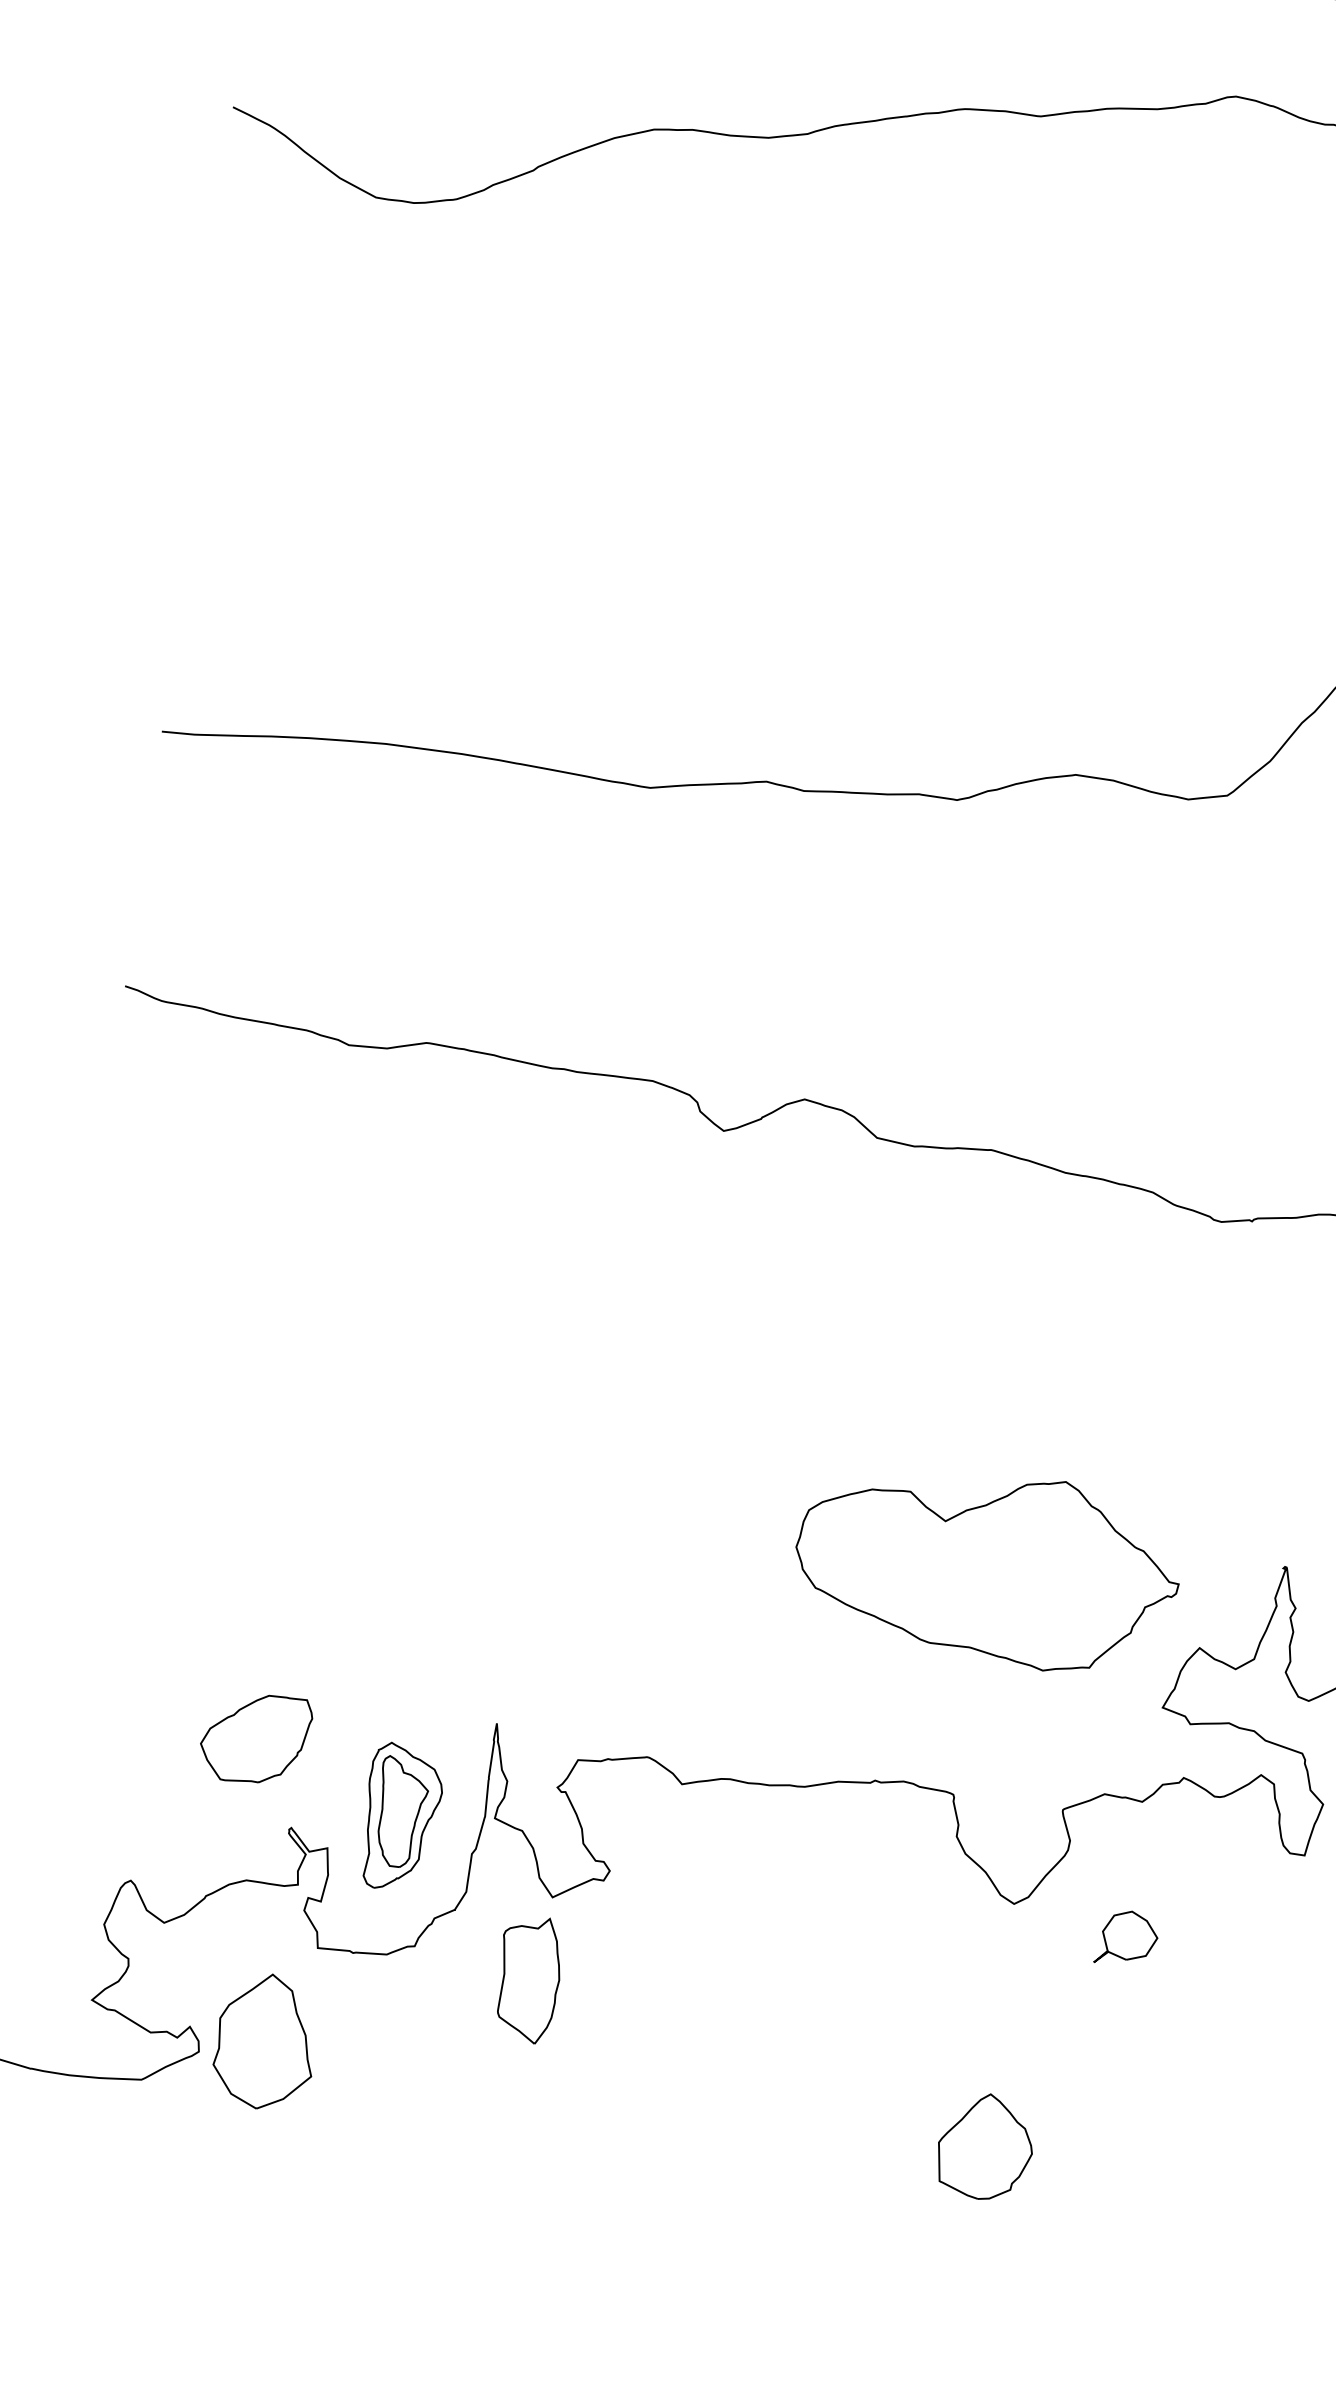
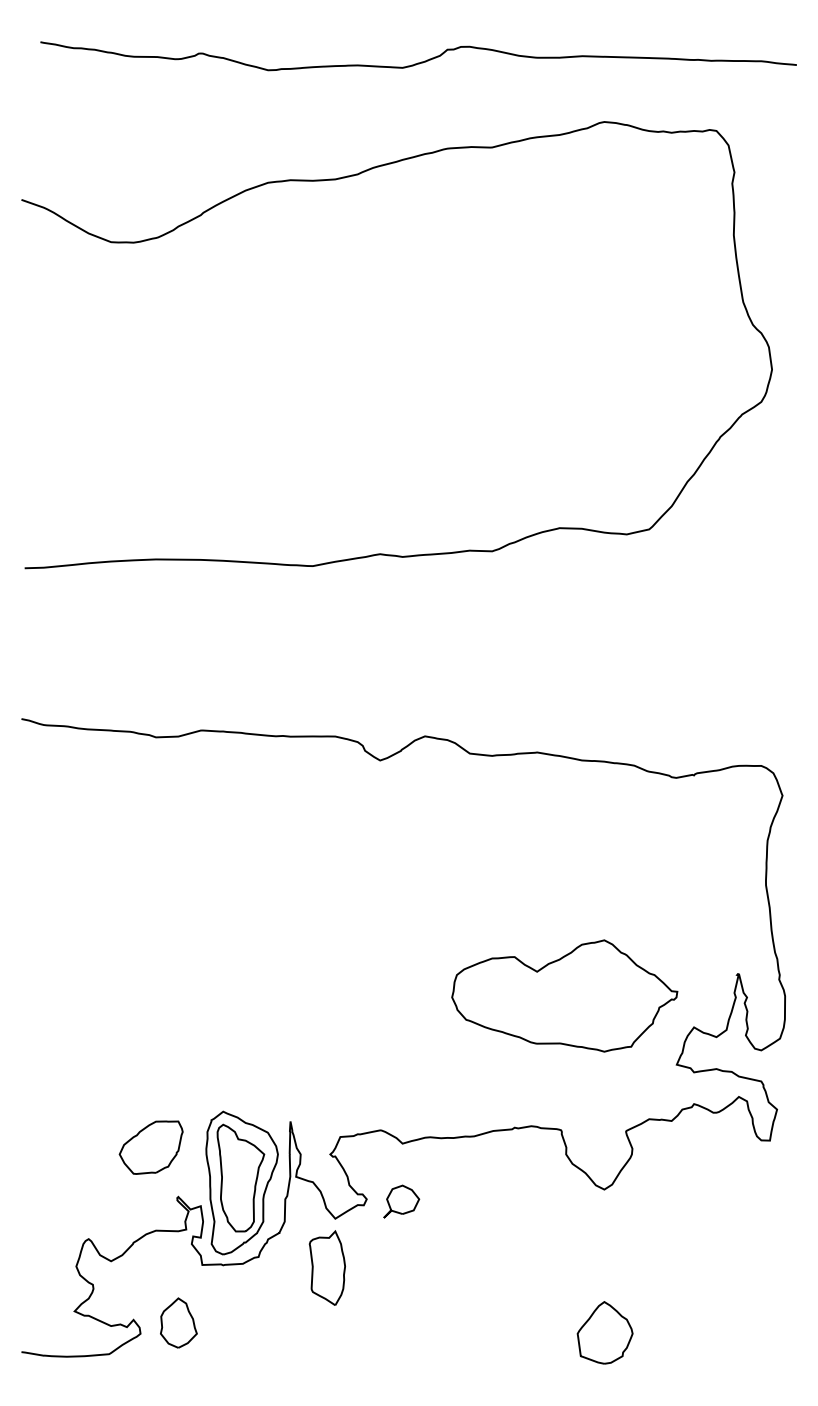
part: (401, 1816) -> (241, 1182), size x1.67
part: (1126, 1938) -> (401, 1201), moved
part: (265, 2040) -> (178, 1322), size x0.62

